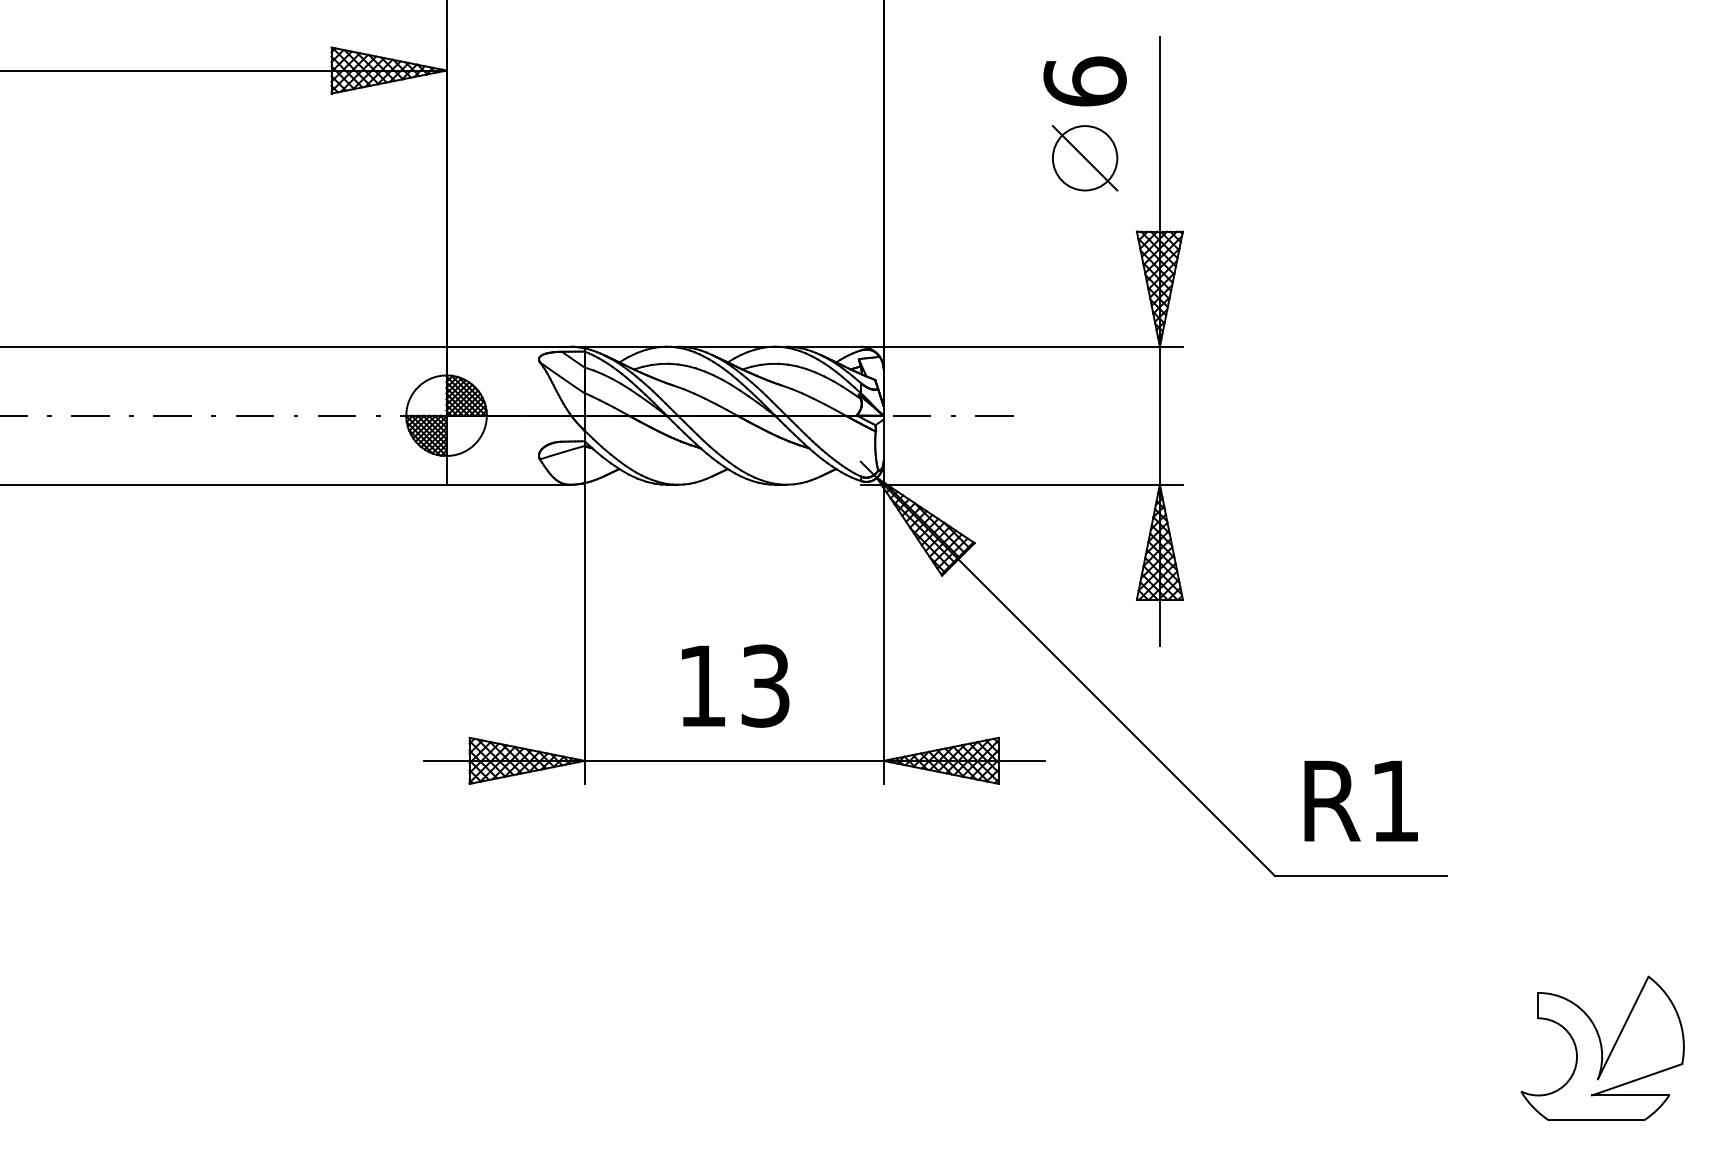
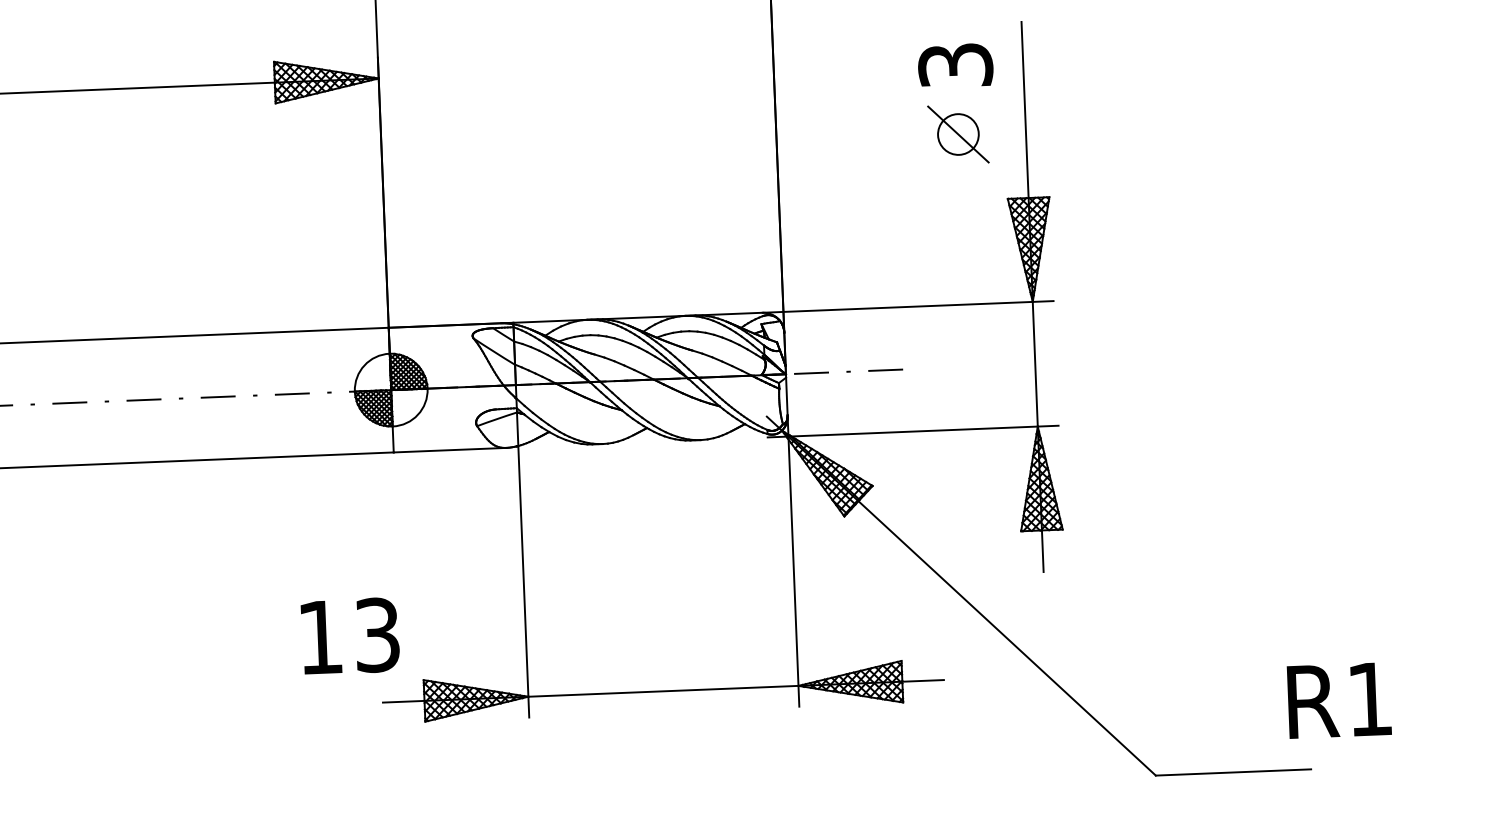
text: (1084, 81) -> (955, 65), 6 -> 3
circle: (1084, 158) -> (957, 134), size x0.7
text: (735, 685) -> (350, 635), moved
text: (1360, 801) -> (1338, 700), moved

